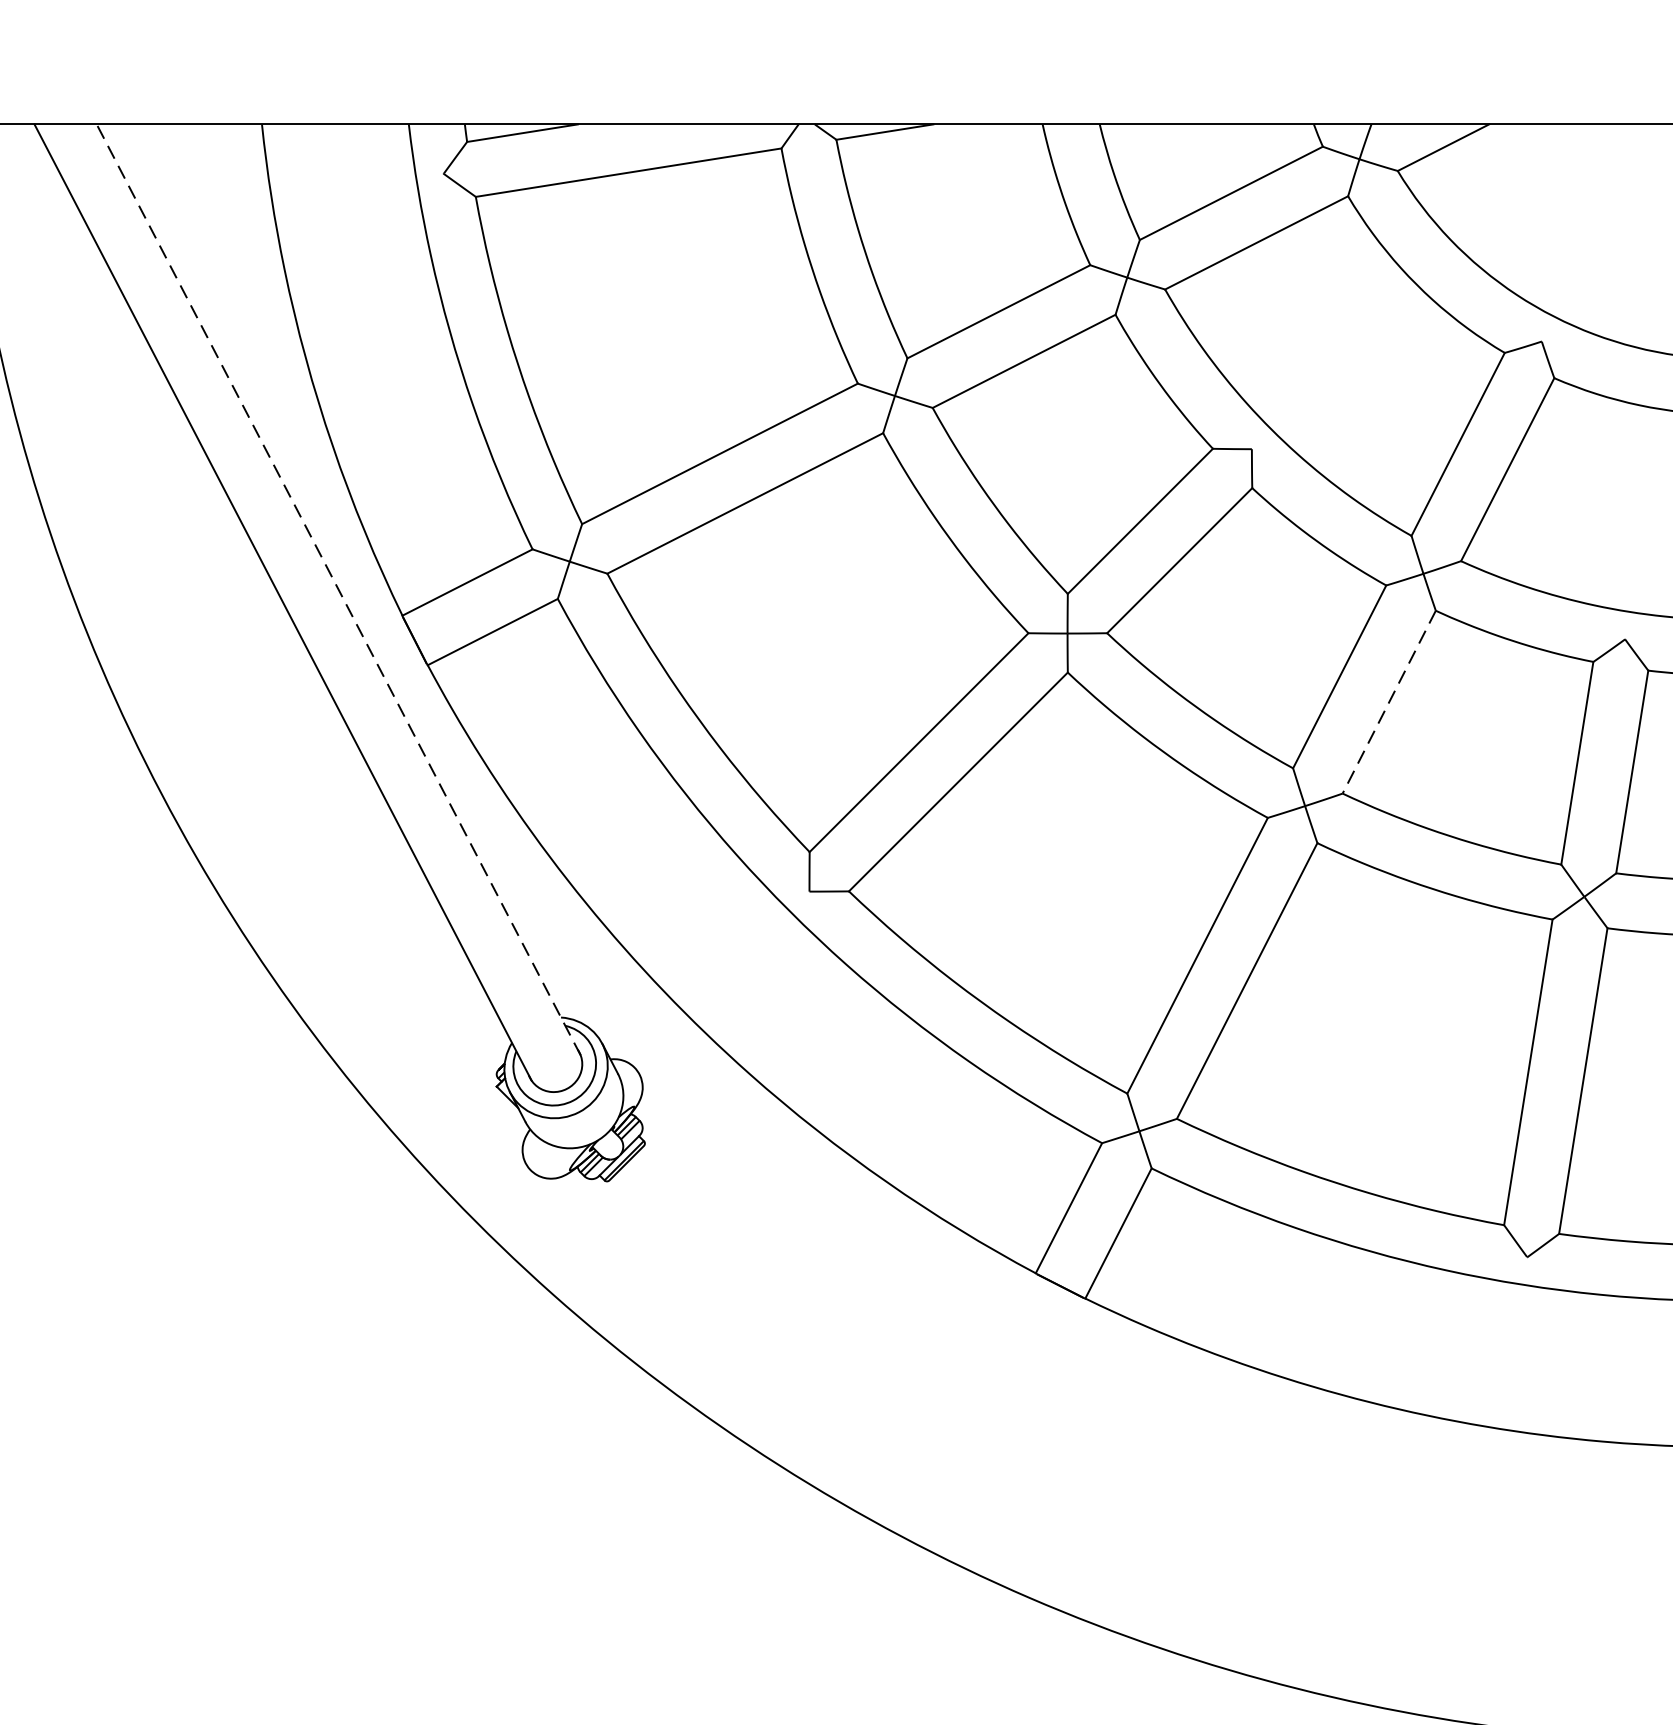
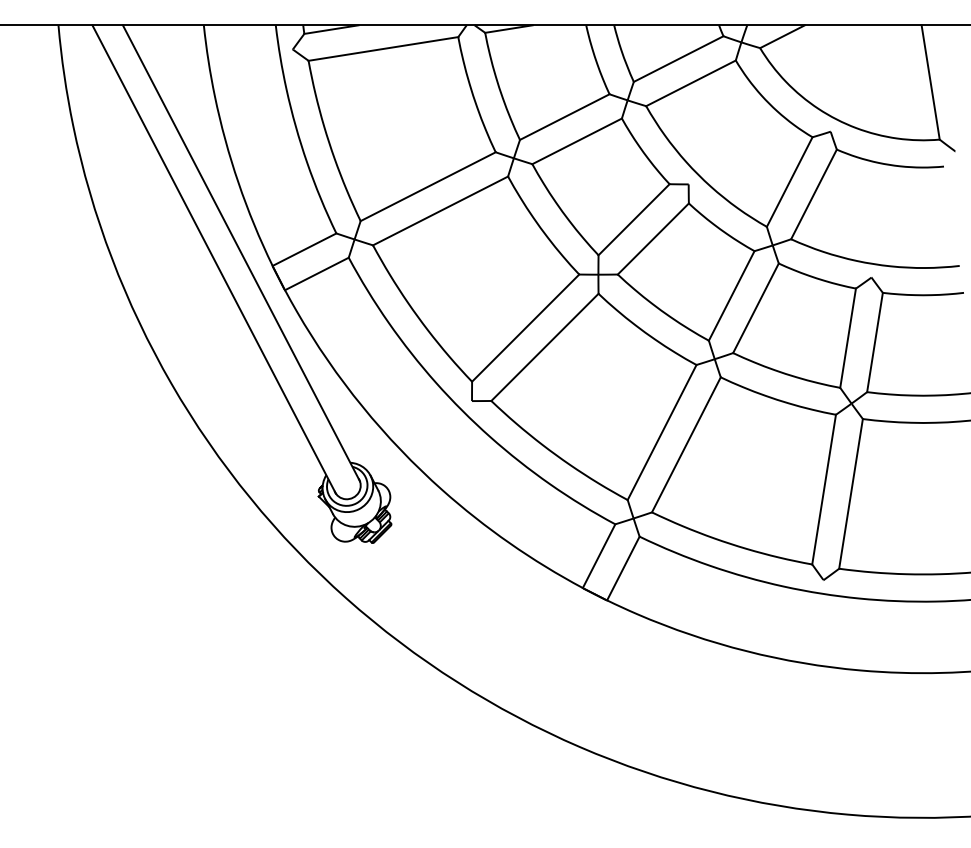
line: (338, 590) -> (241, 253), dashed -> solid
line: (1388, 702) -> (755, 308), dashed -> solid

